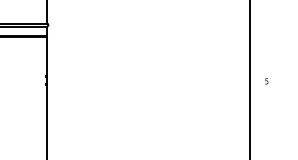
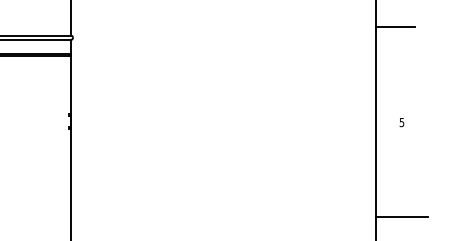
line: (262, 17) -> (395, 26), added
line: (266, 144) -> (401, 217), added

